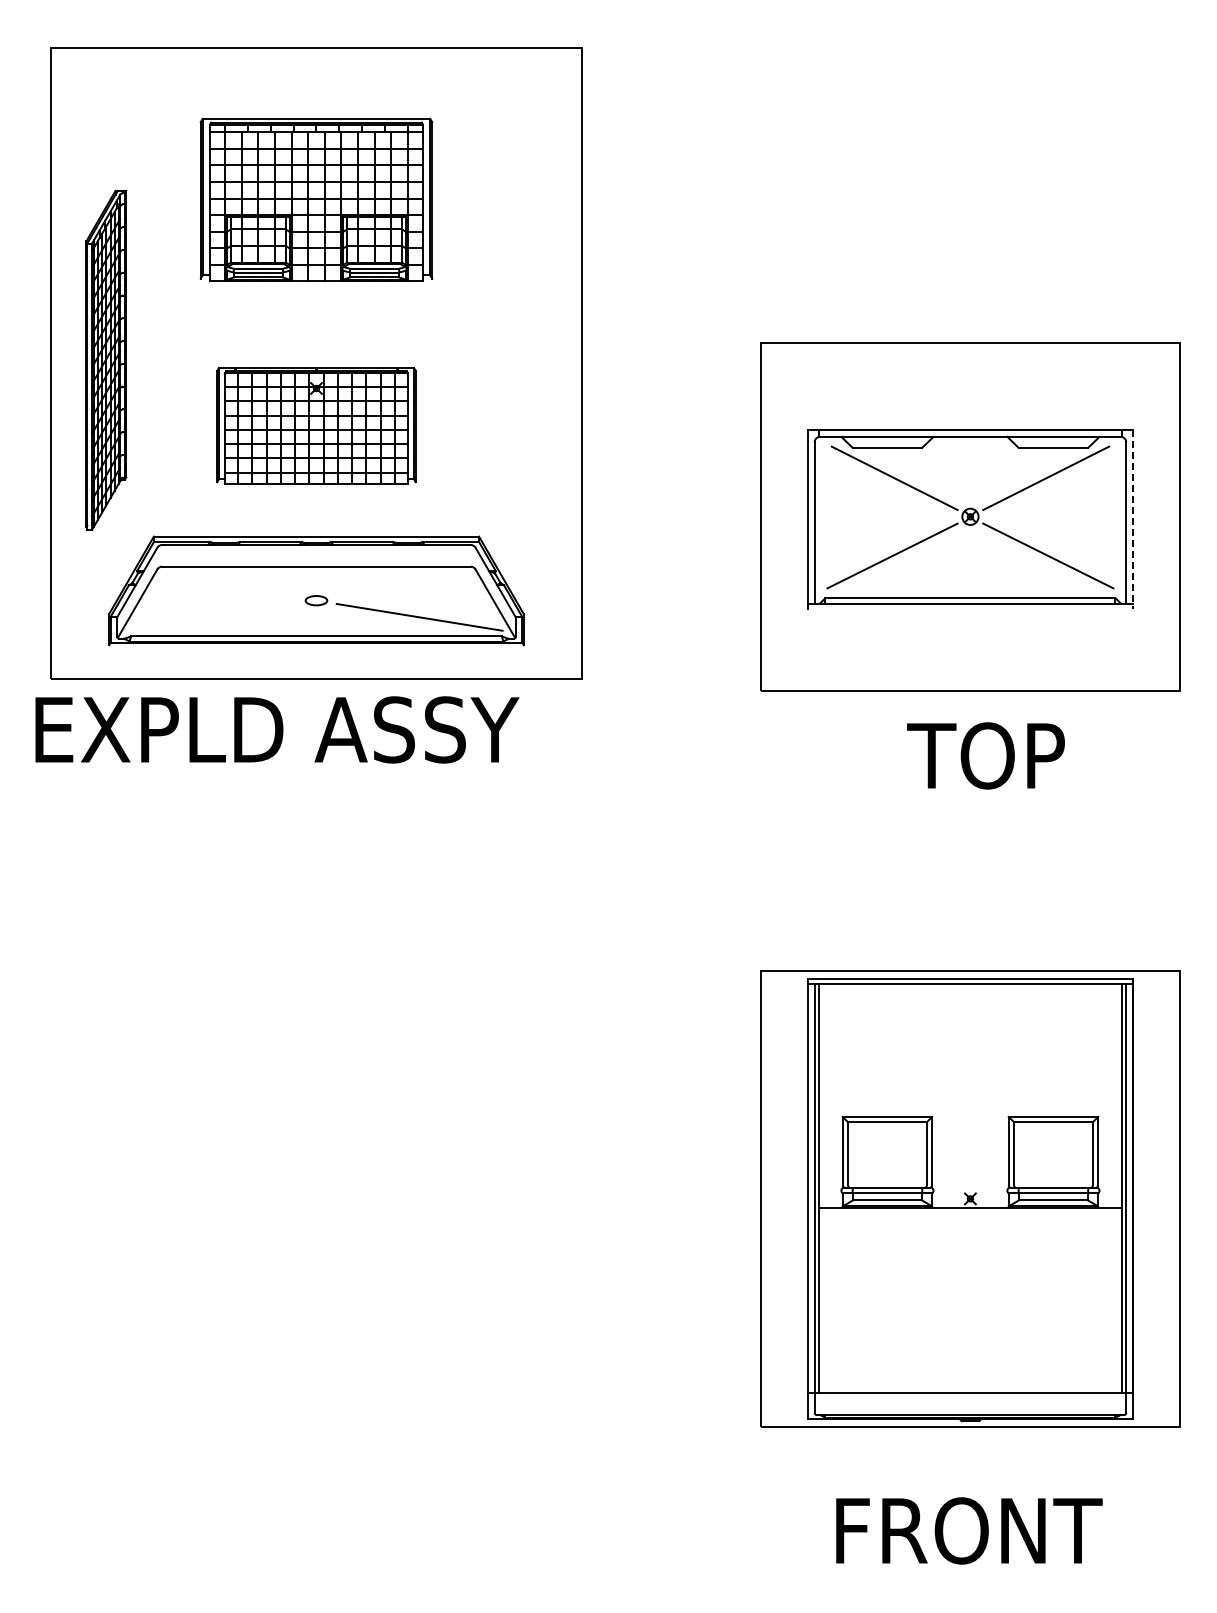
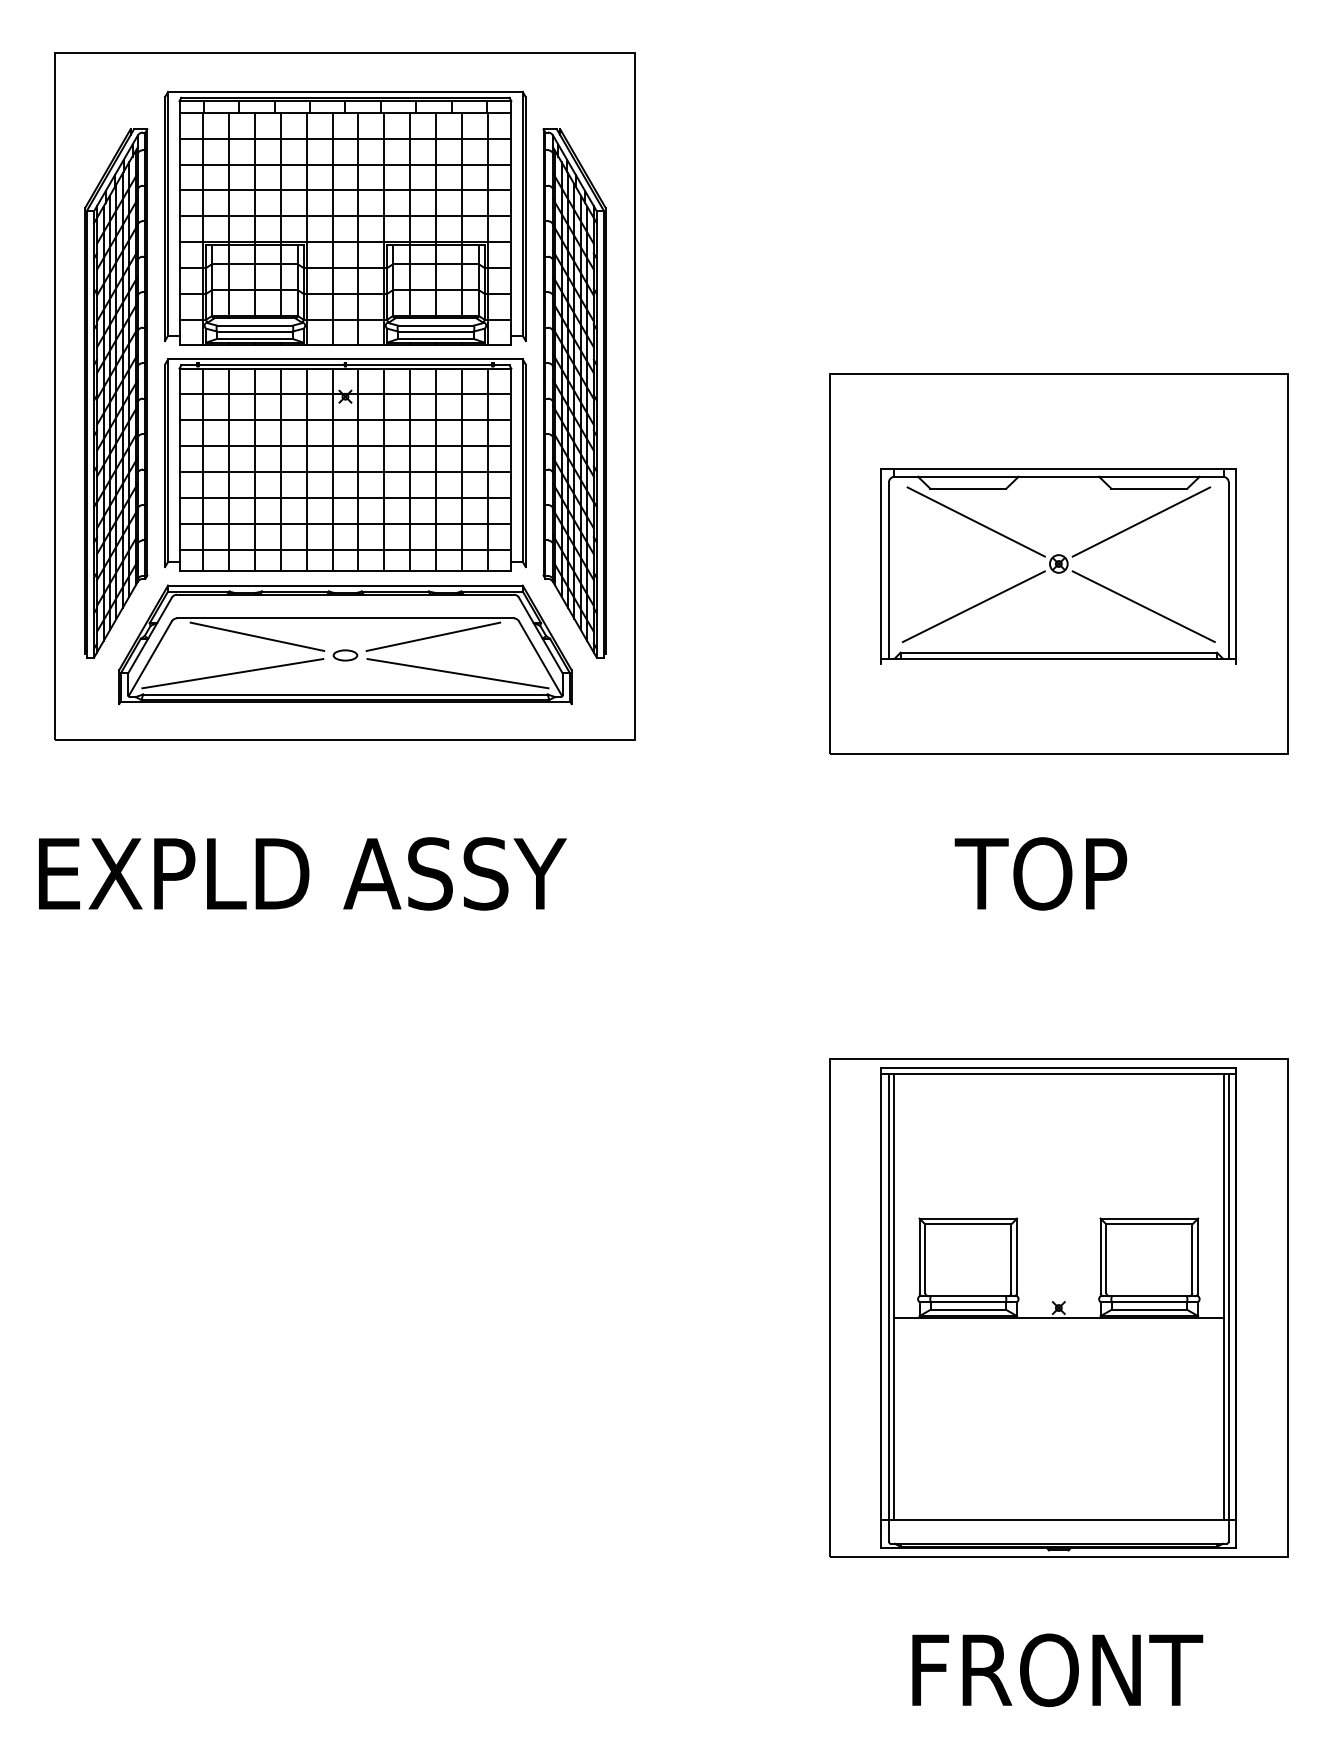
part: (316, 199) -> (345, 217), size x1.43
part: (105, 360) -> (115, 393), size x1.43
part: (526, 360) -> (574, 393), added
part: (316, 425) -> (345, 464), size x1.67
line: (1133, 520) -> (1236, 568), dashed -> solid
line: (235, 583) -> (257, 636), added
line: (396, 583) -> (432, 636), added
line: (213, 616) -> (233, 672), added
text: (277, 729) -> (302, 873), moved
text: (985, 755) -> (1040, 873), moved

